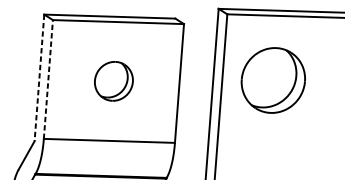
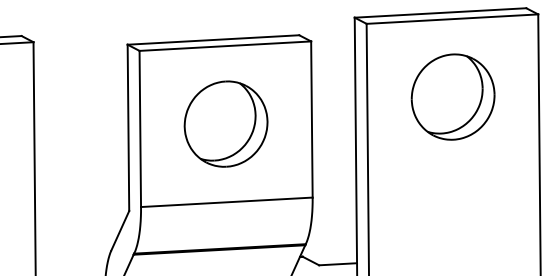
line: (39, 78) -> (128, 128), dashed -> solid
line: (48, 79) -> (140, 128), dashed -> solid
part: (113, 80) -> (225, 123), size x1.67
part: (272, 80) -> (452, 96), moved

